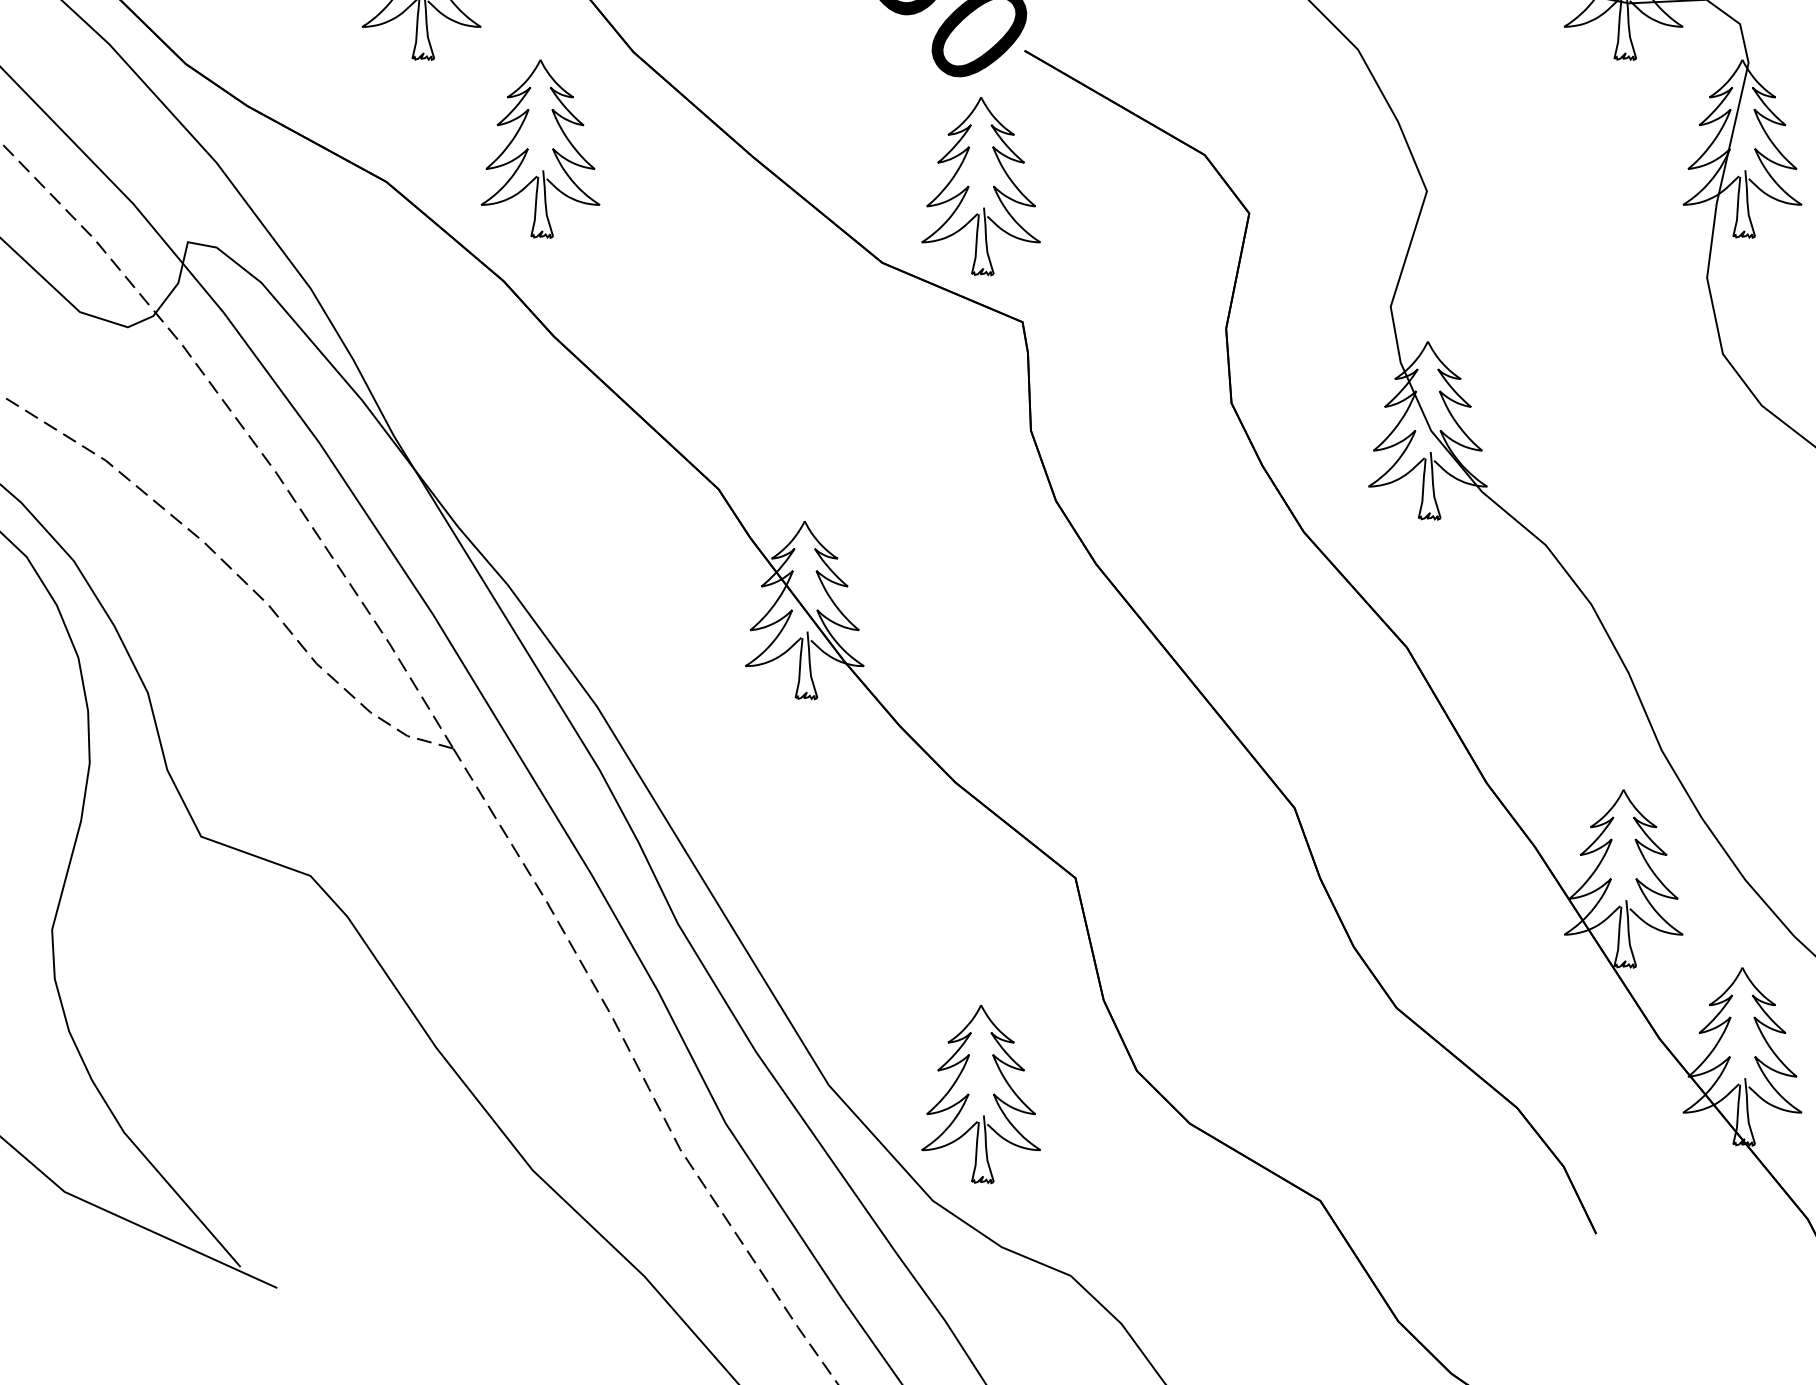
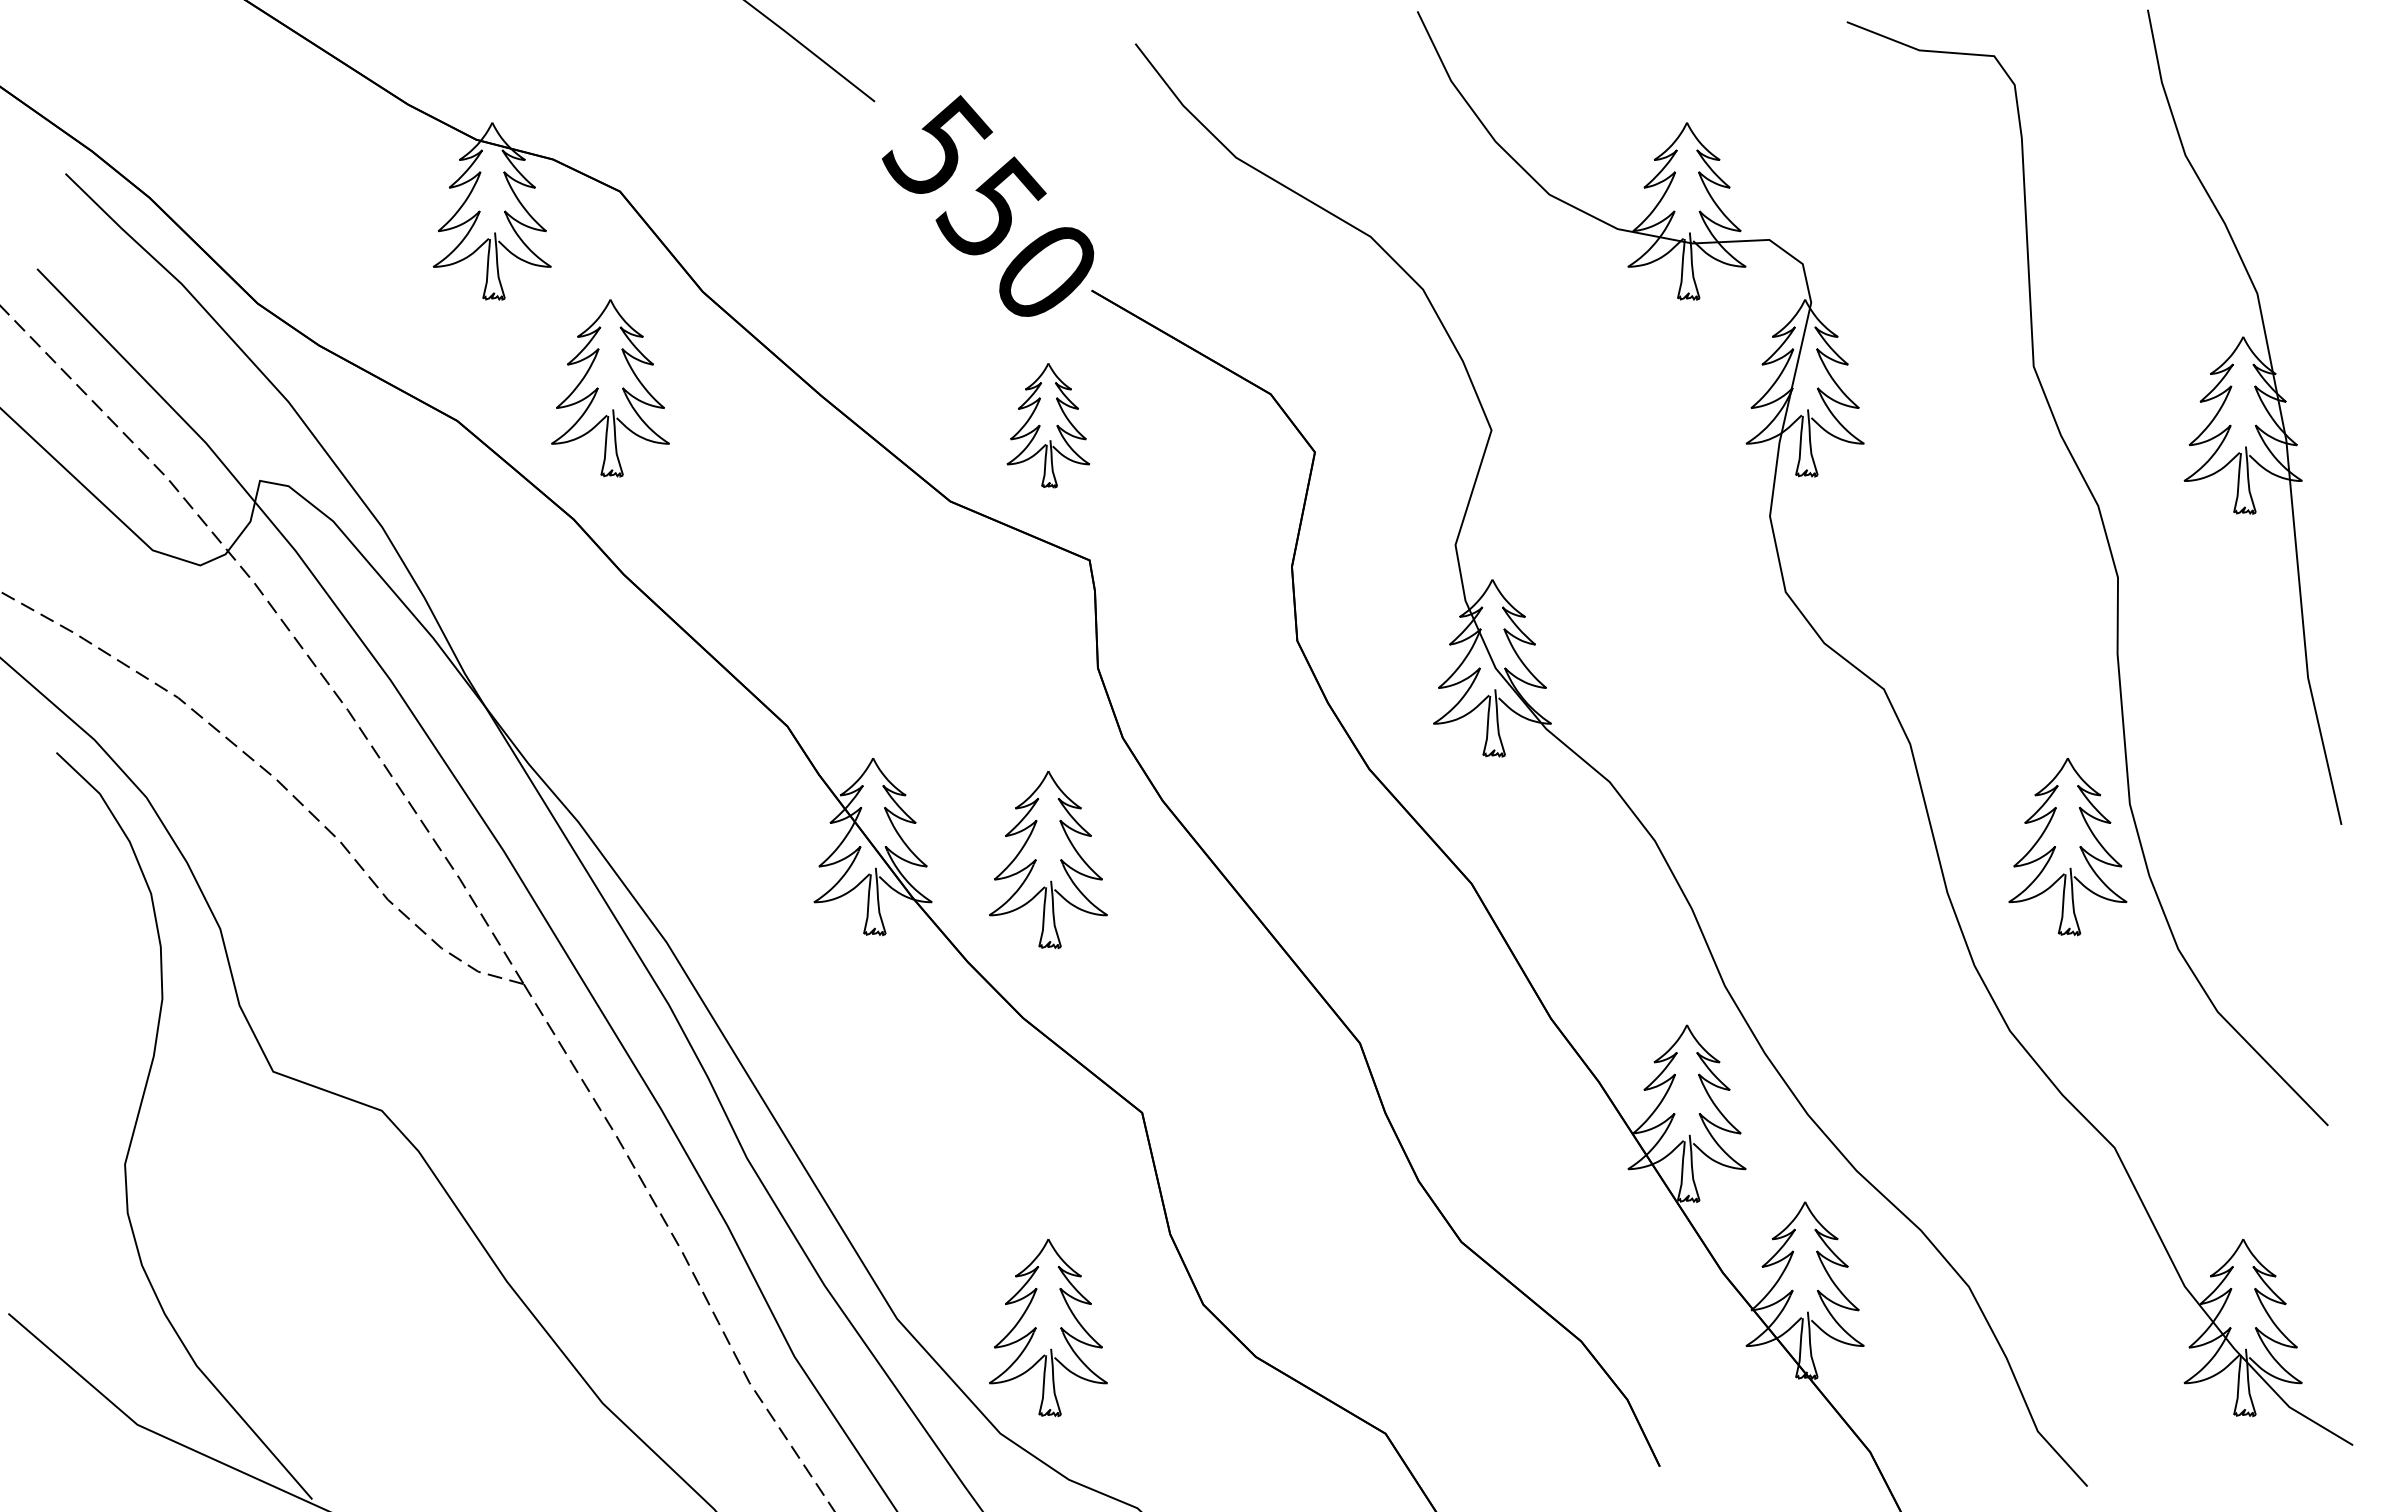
part: (981, 186) -> (1048, 425), size x0.7
part: (969, 624) -> (1036, 860), added

